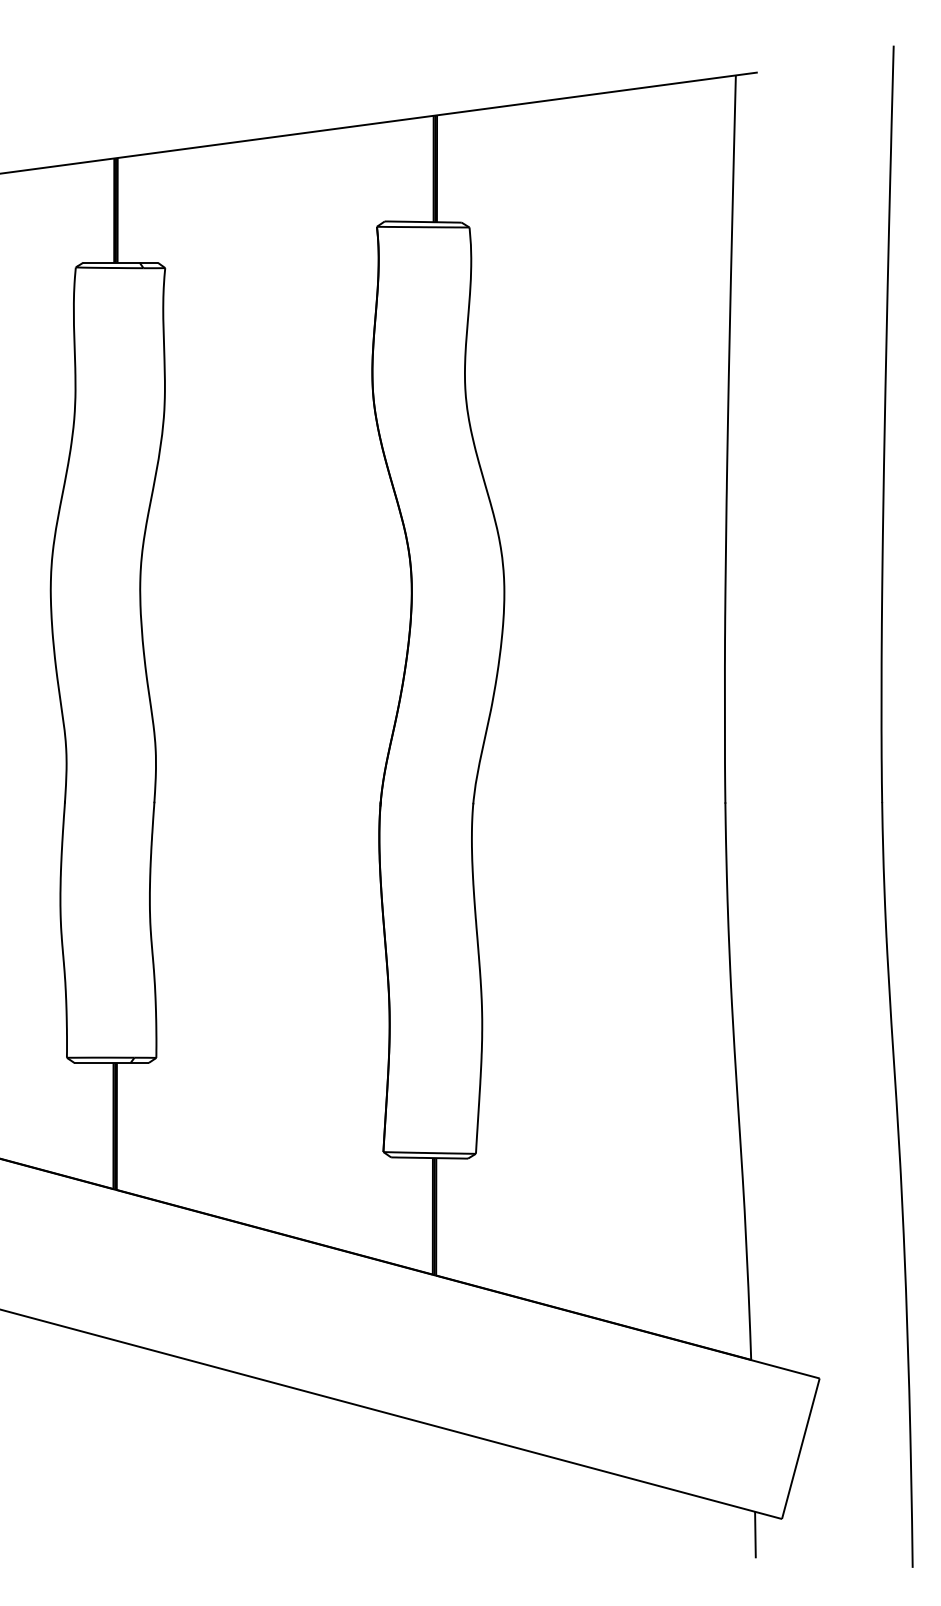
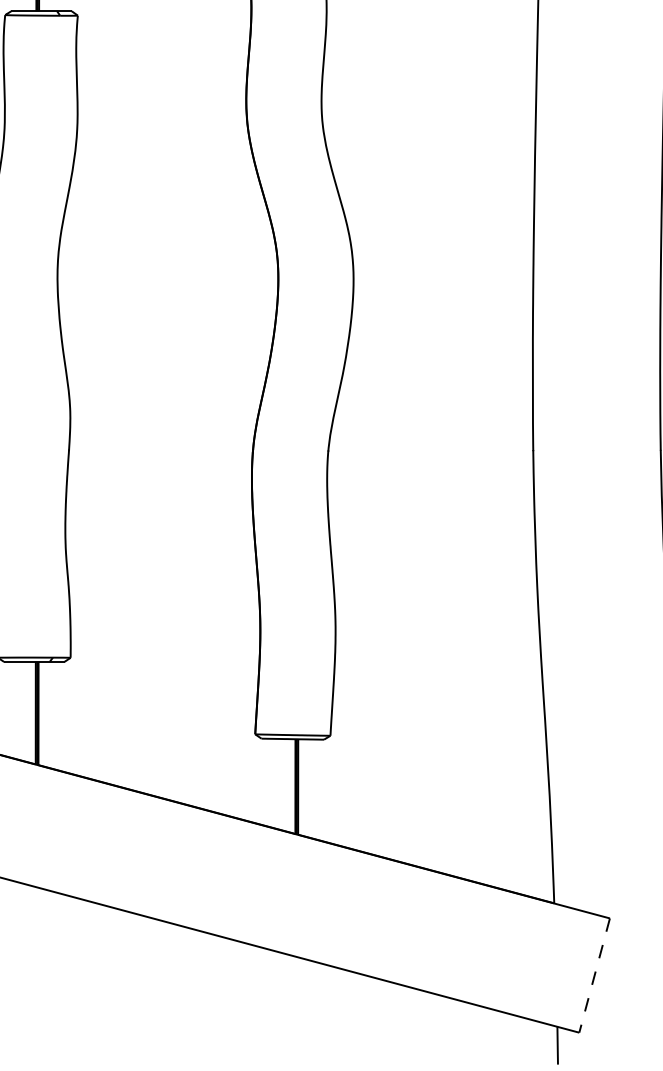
line: (800, 1448) -> (594, 975), solid -> dashed

